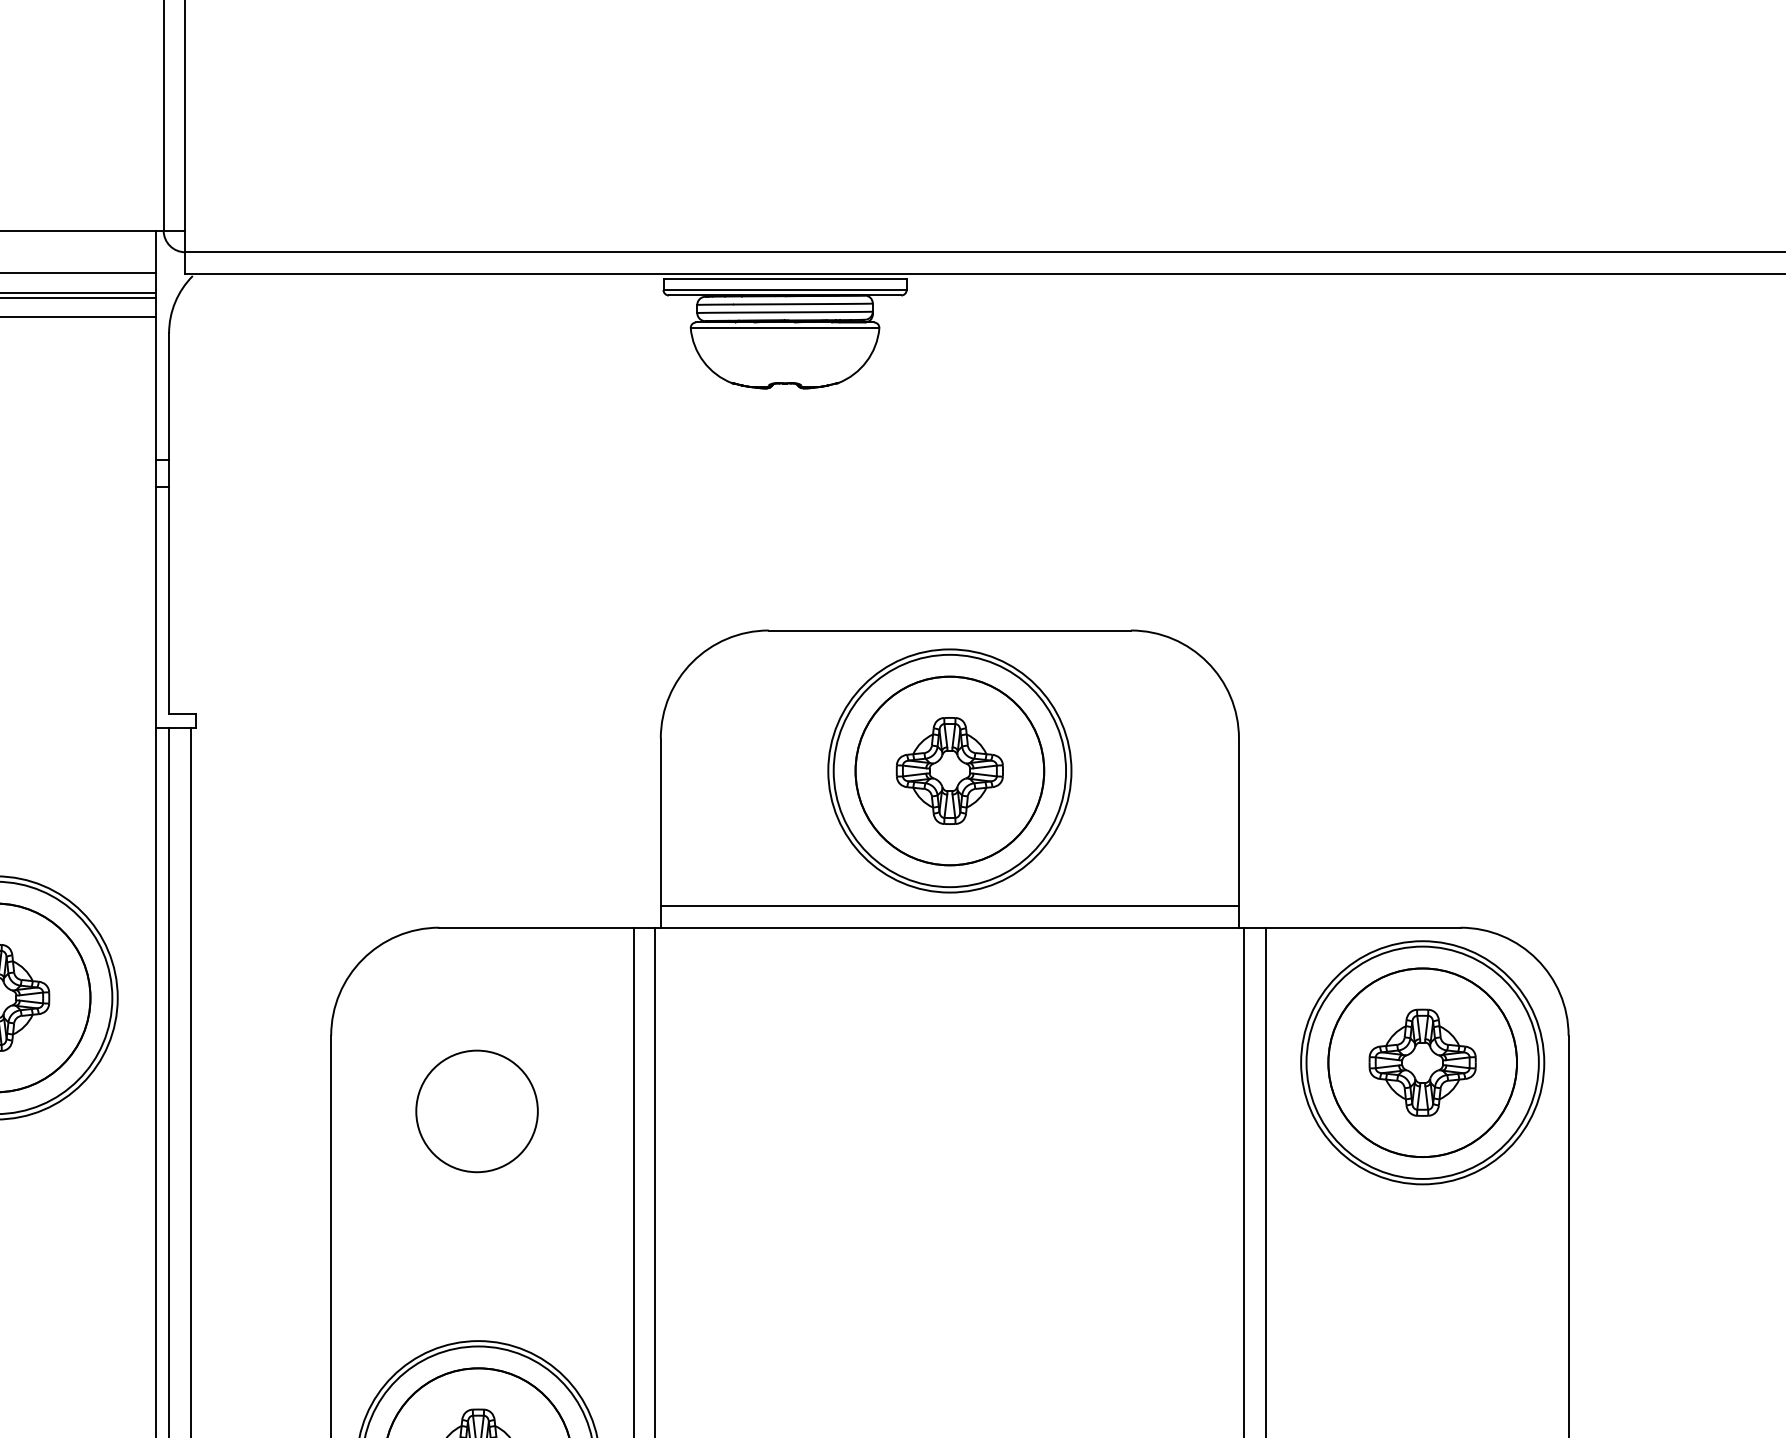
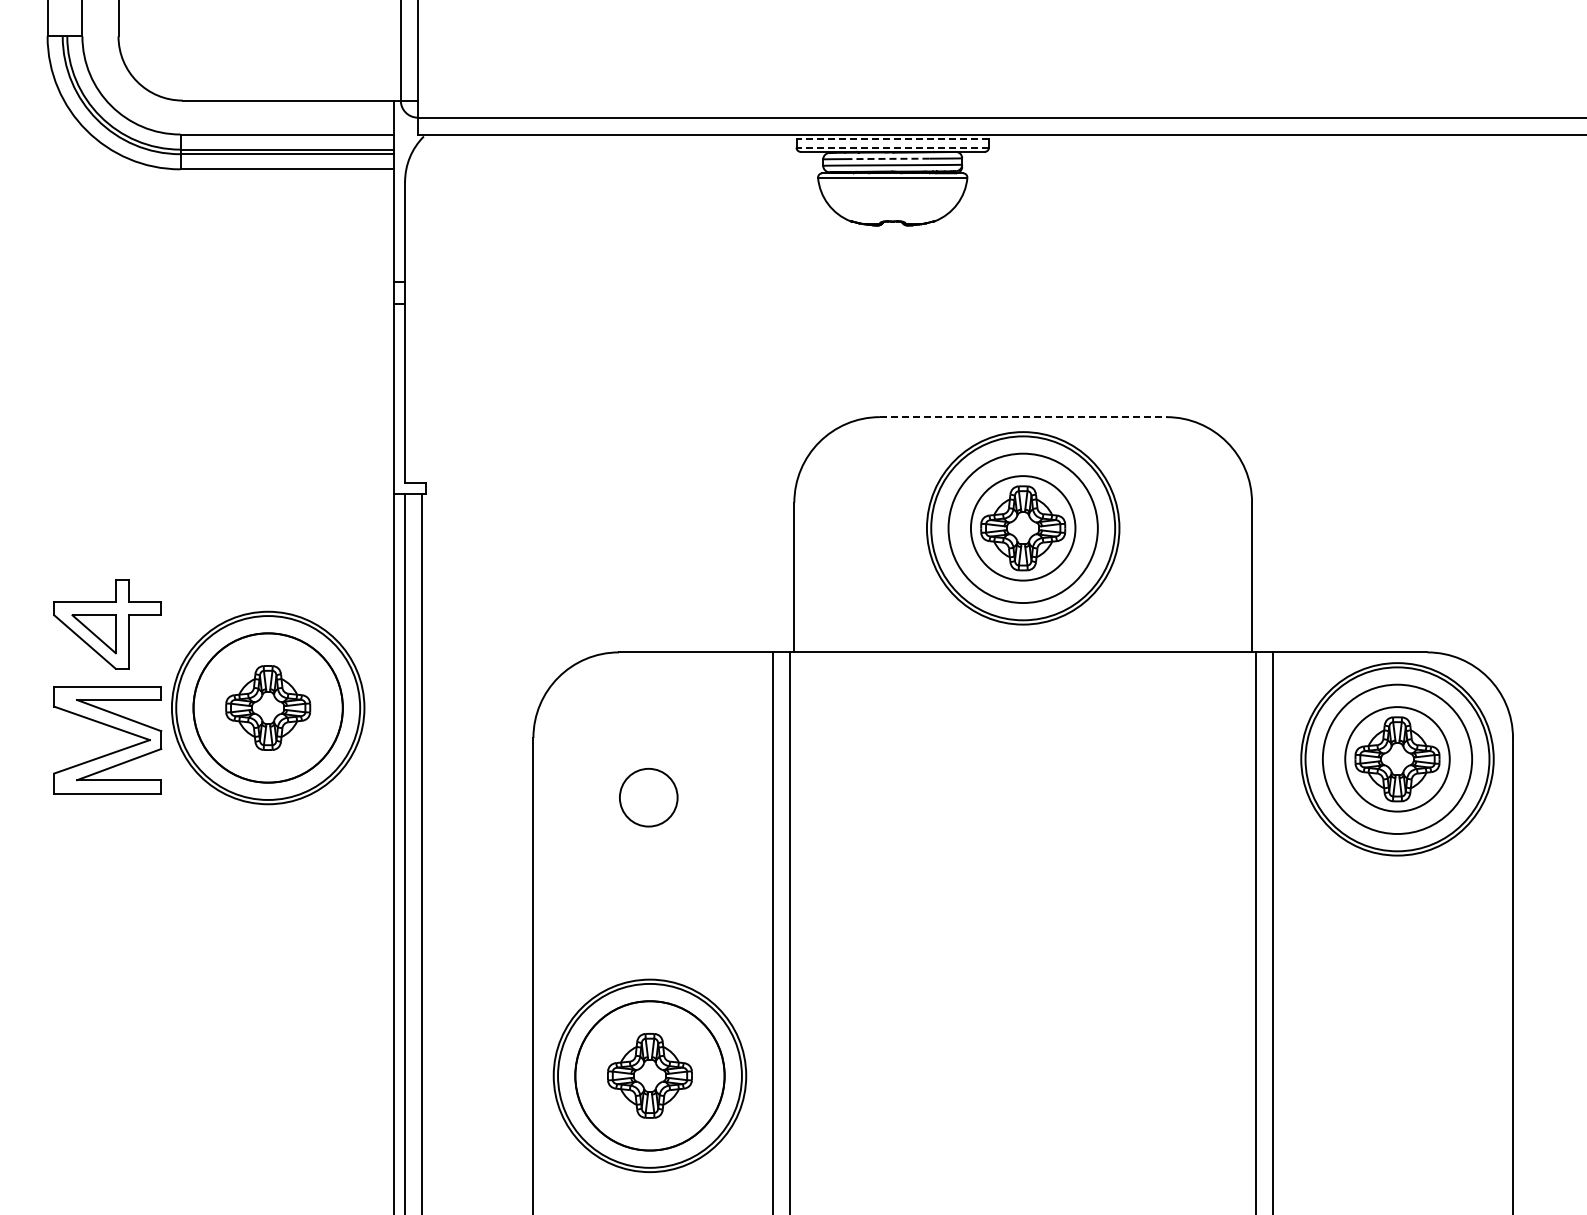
line: (784, 279) -> (892, 139), solid -> dashed
line: (784, 289) -> (892, 147), solid -> dashed
line: (782, 303) -> (890, 158), solid -> dashed
line: (950, 630) -> (1023, 417), solid -> dashed
circle: (948, 771) -> (1022, 528), size x0.7
line: (950, 906) -> (1023, 635), removed
circle: (1422, 1062) -> (1397, 759), size x0.7
circle: (476, 1110) -> (648, 797), size x0.6

